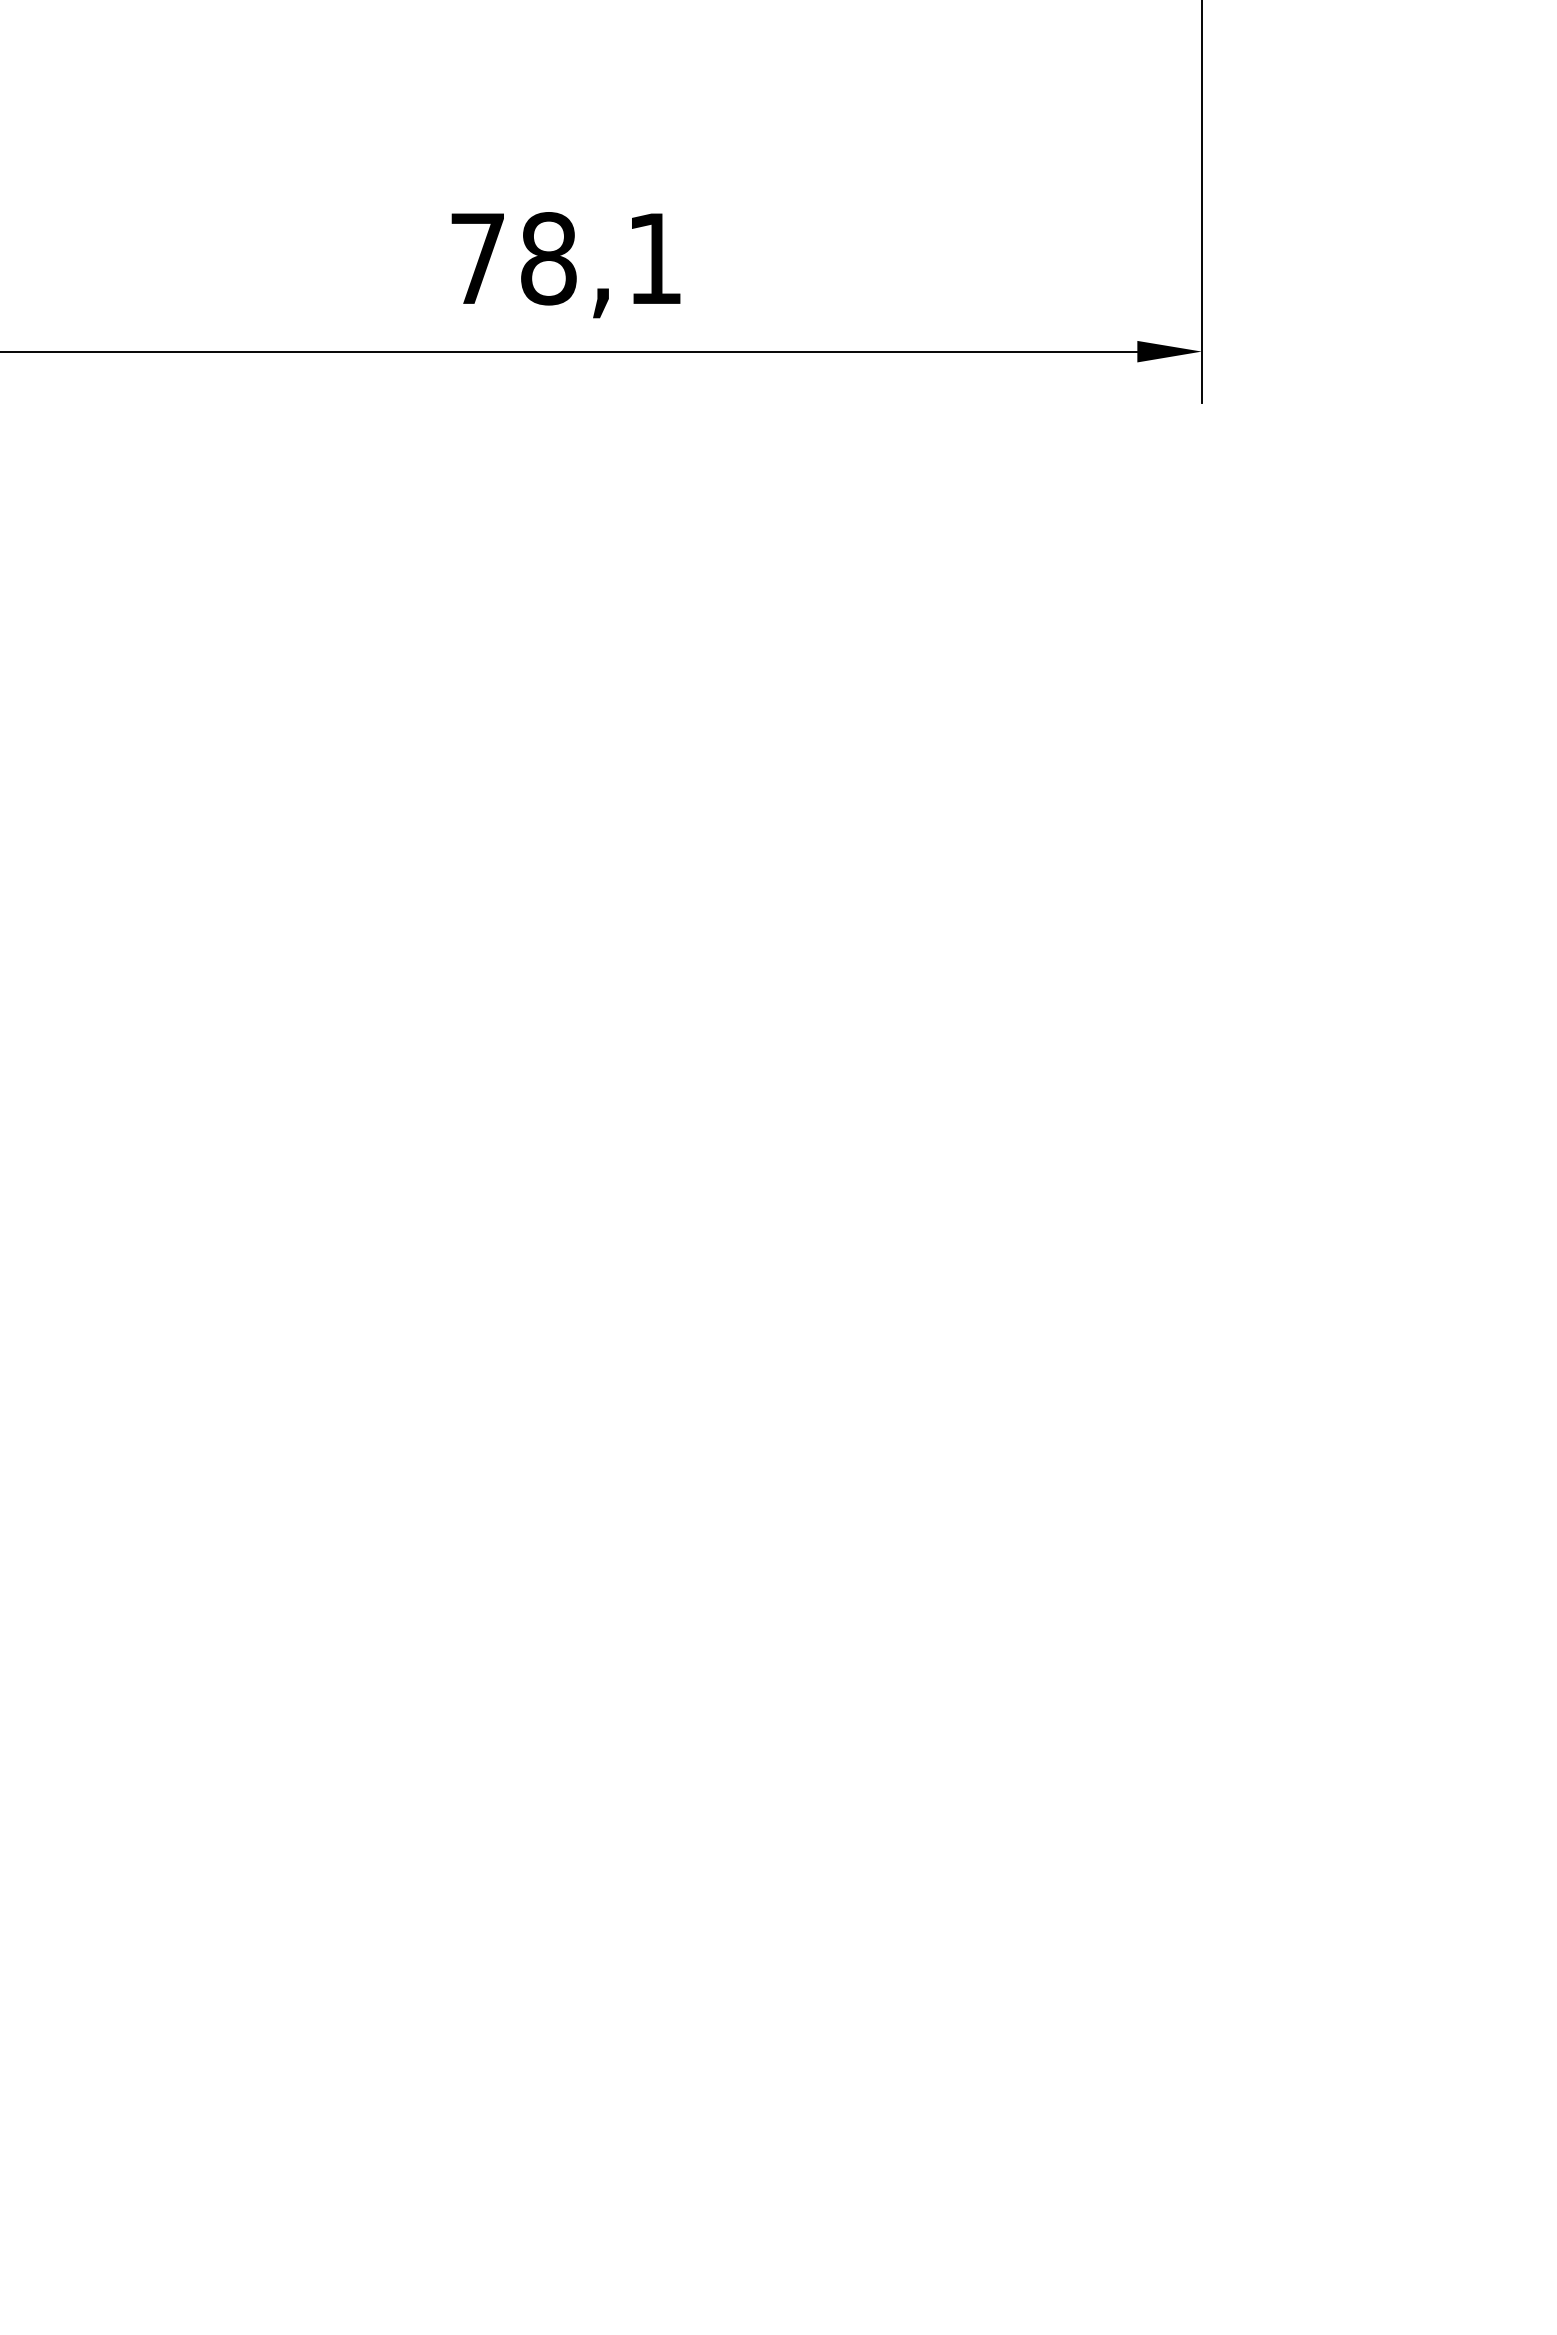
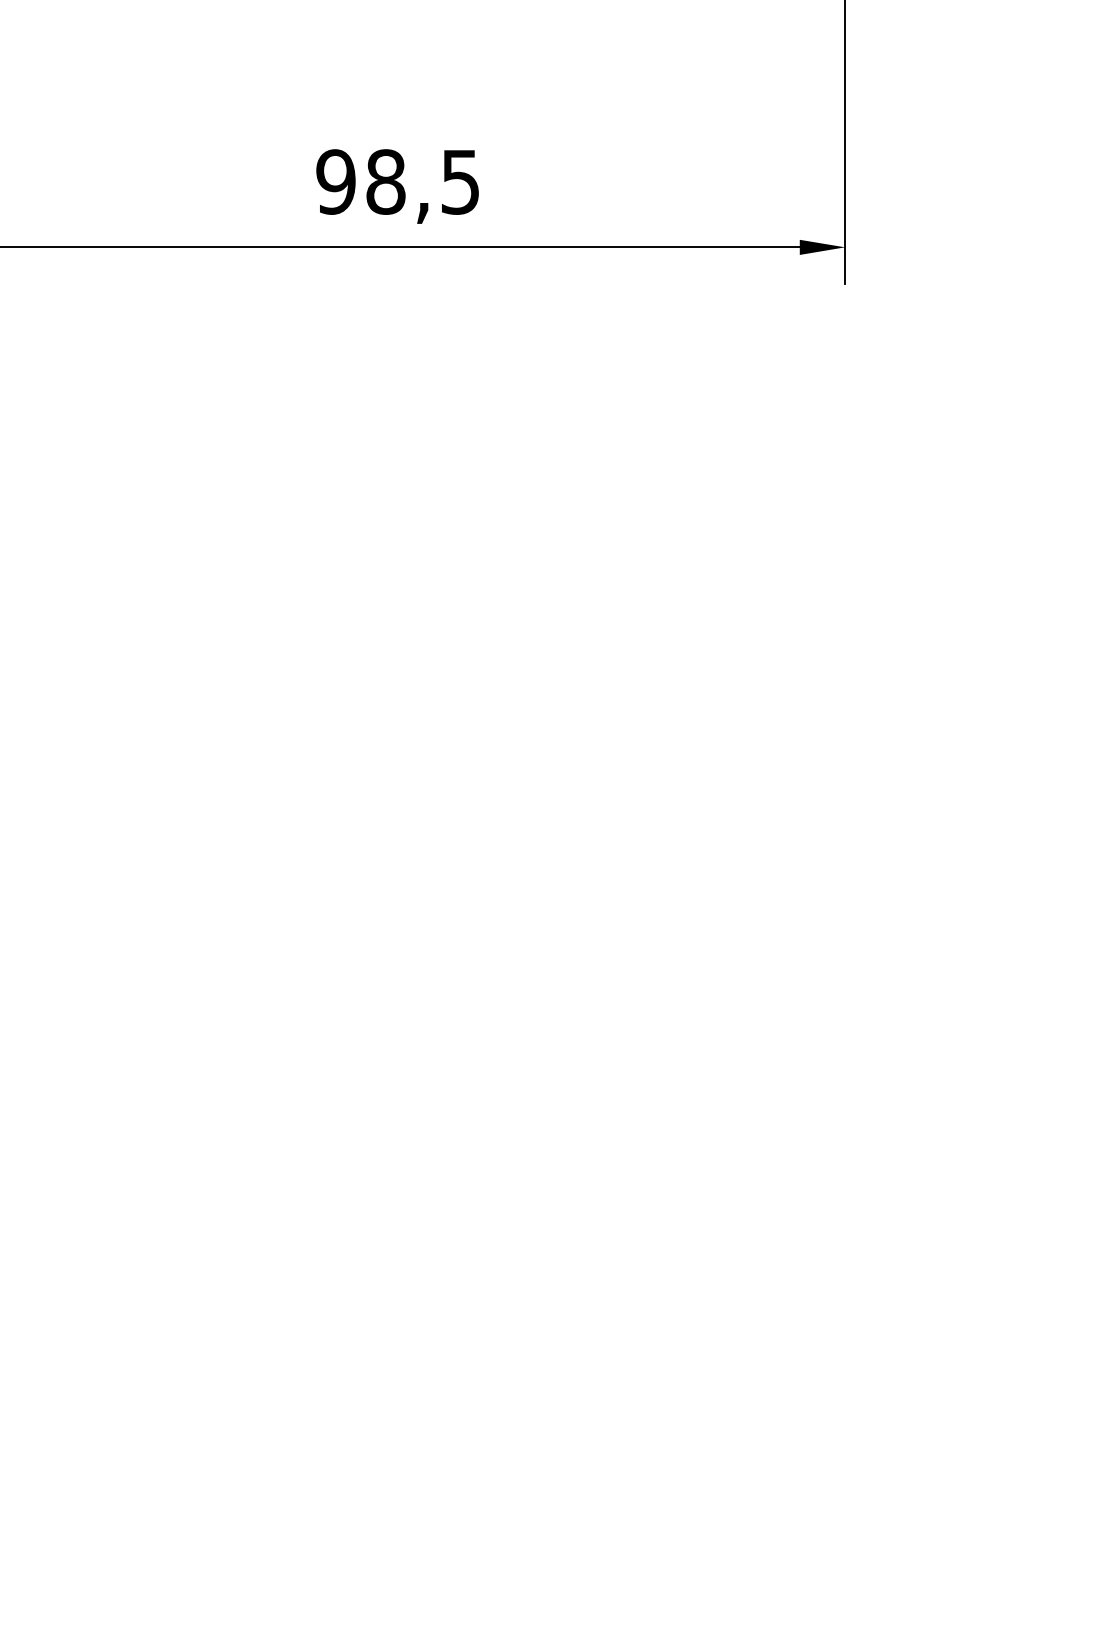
text: (564, 258) -> (397, 181), 78,1 -> 98,5

